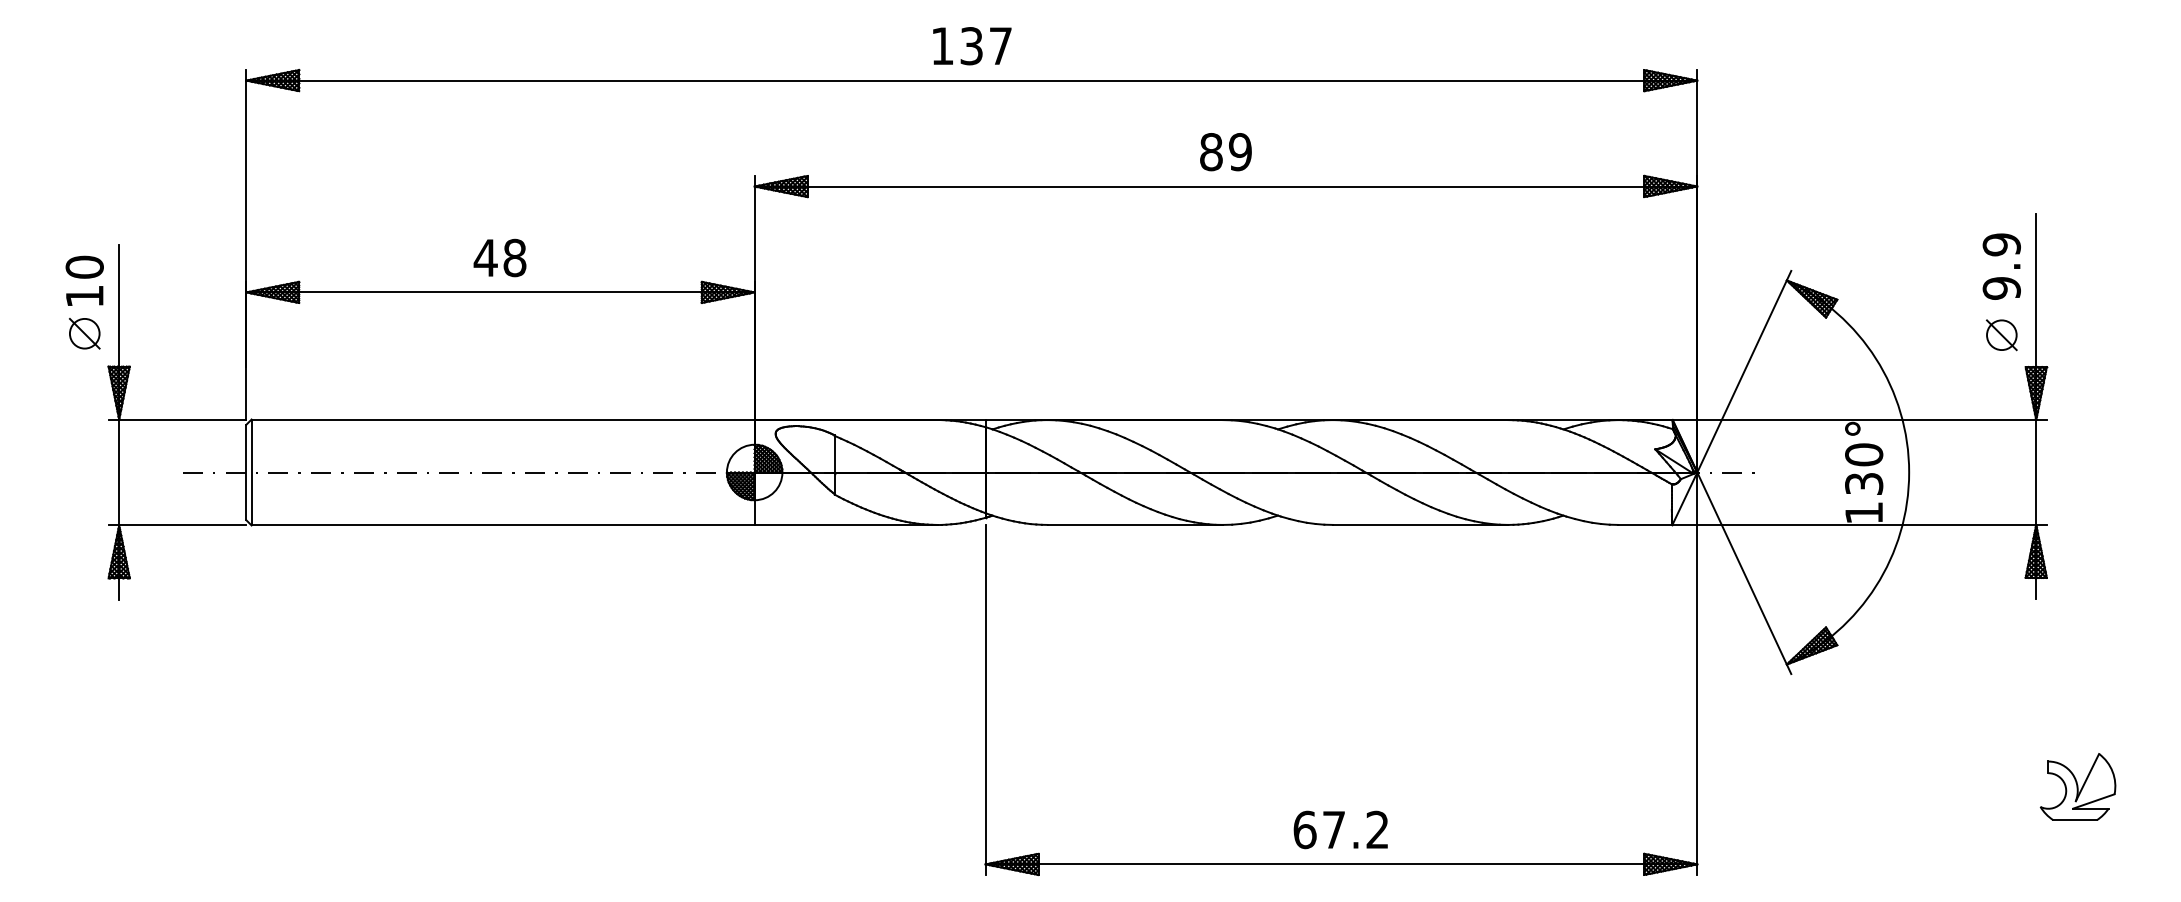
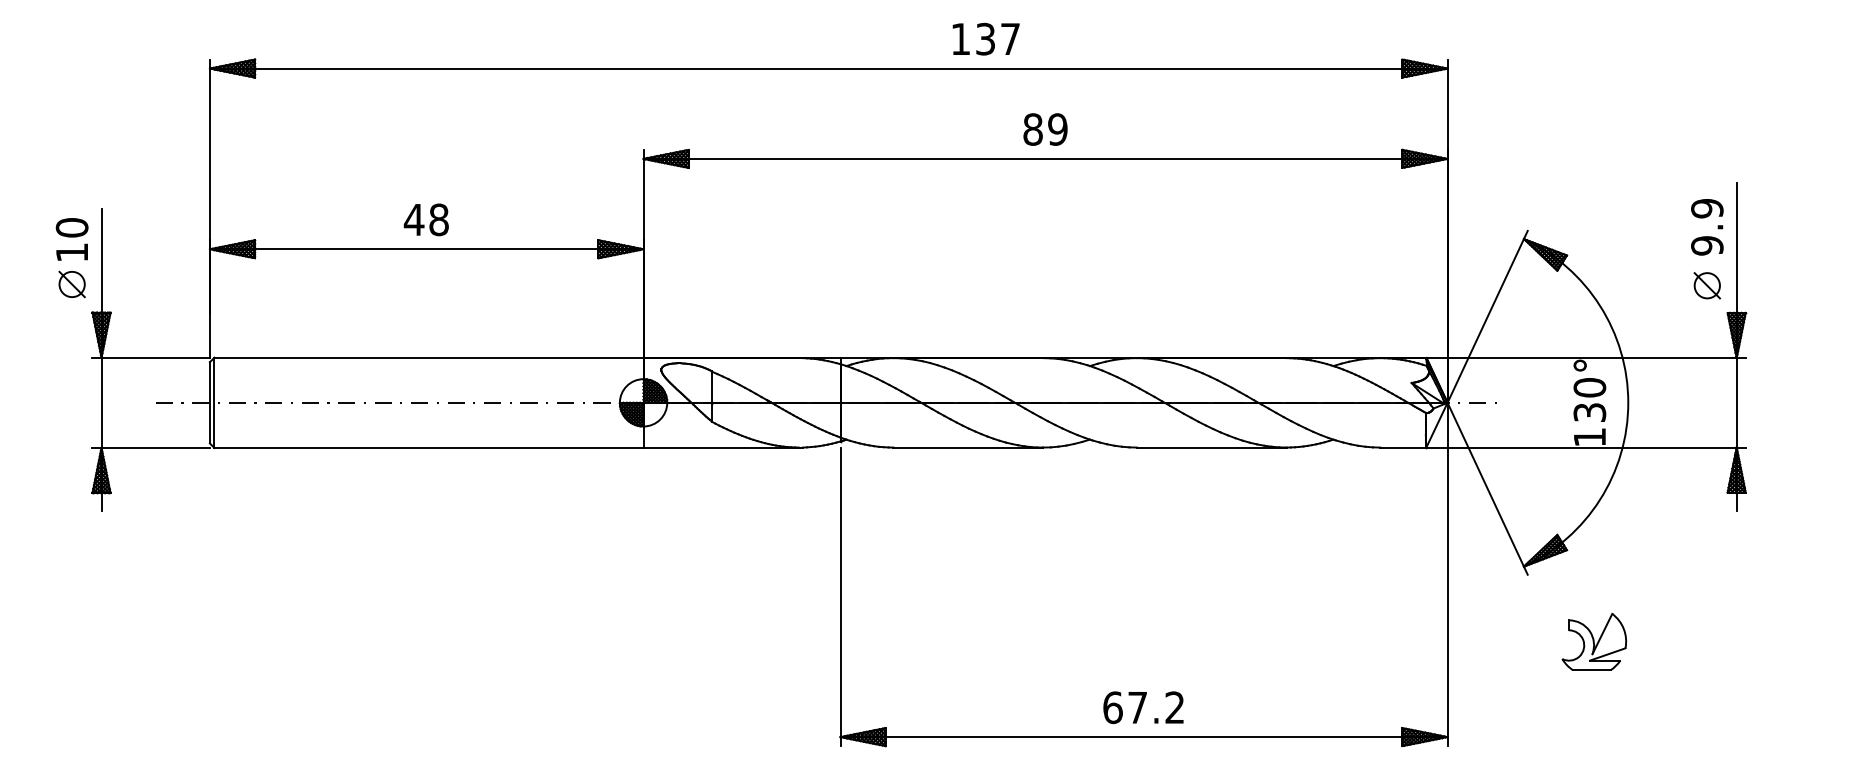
text: (971, 45) -> (985, 38), moved
part: (2078, 786) -> (1594, 641), moved

